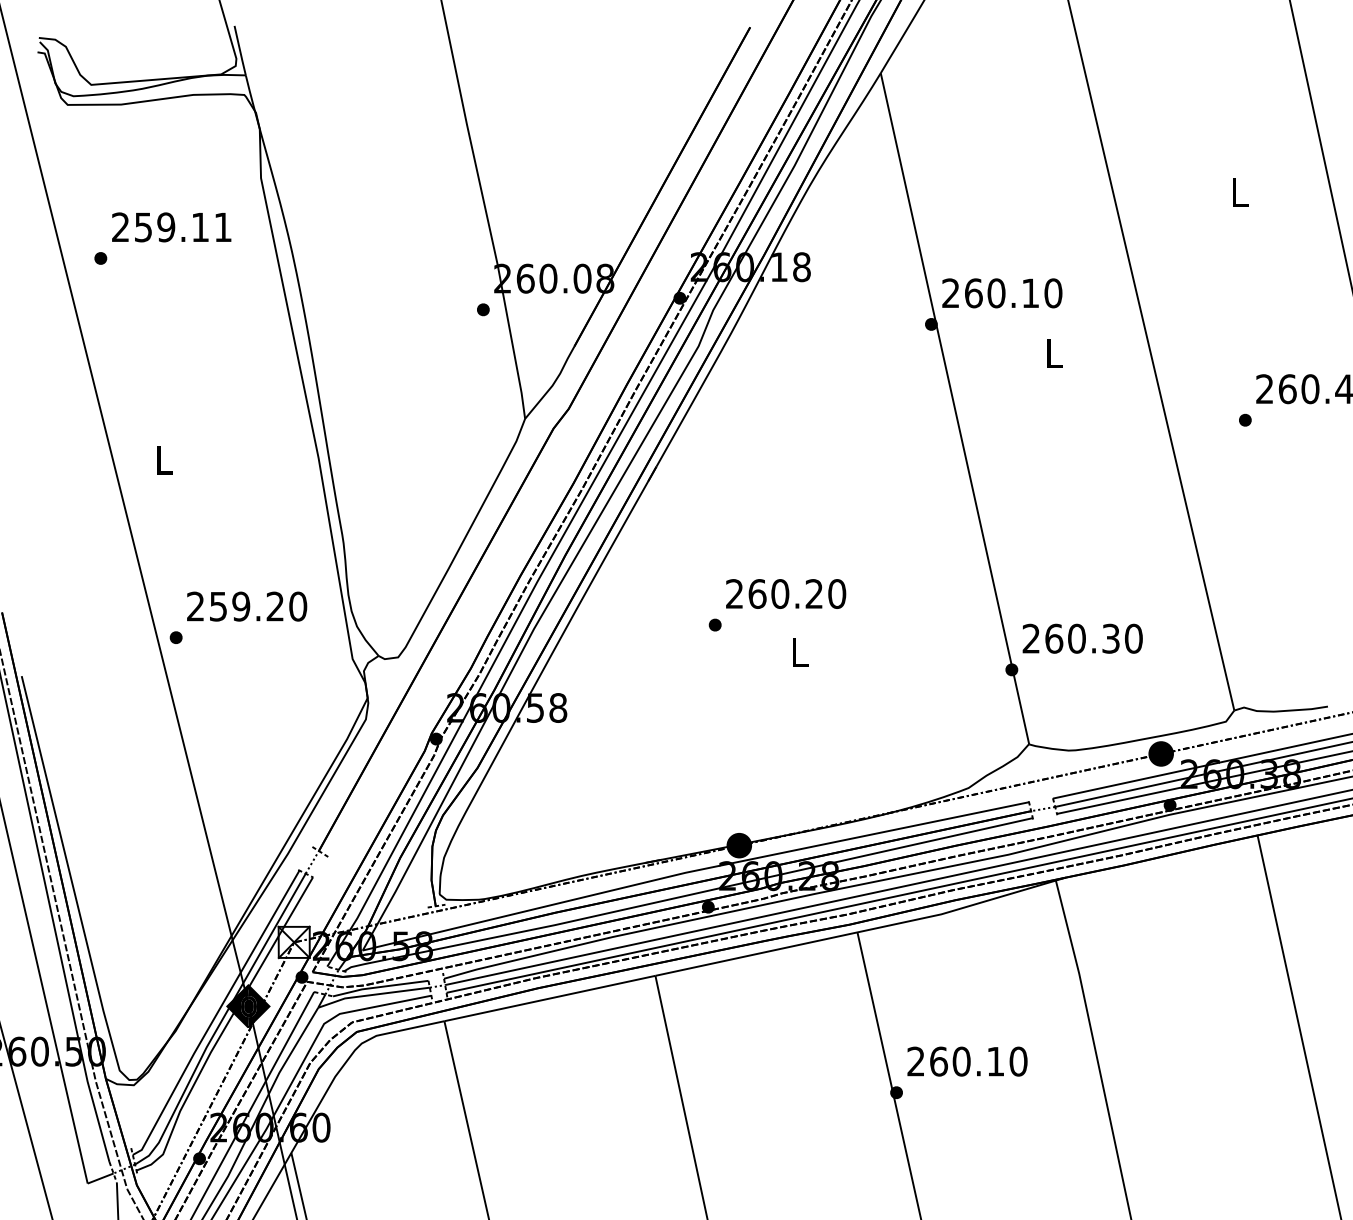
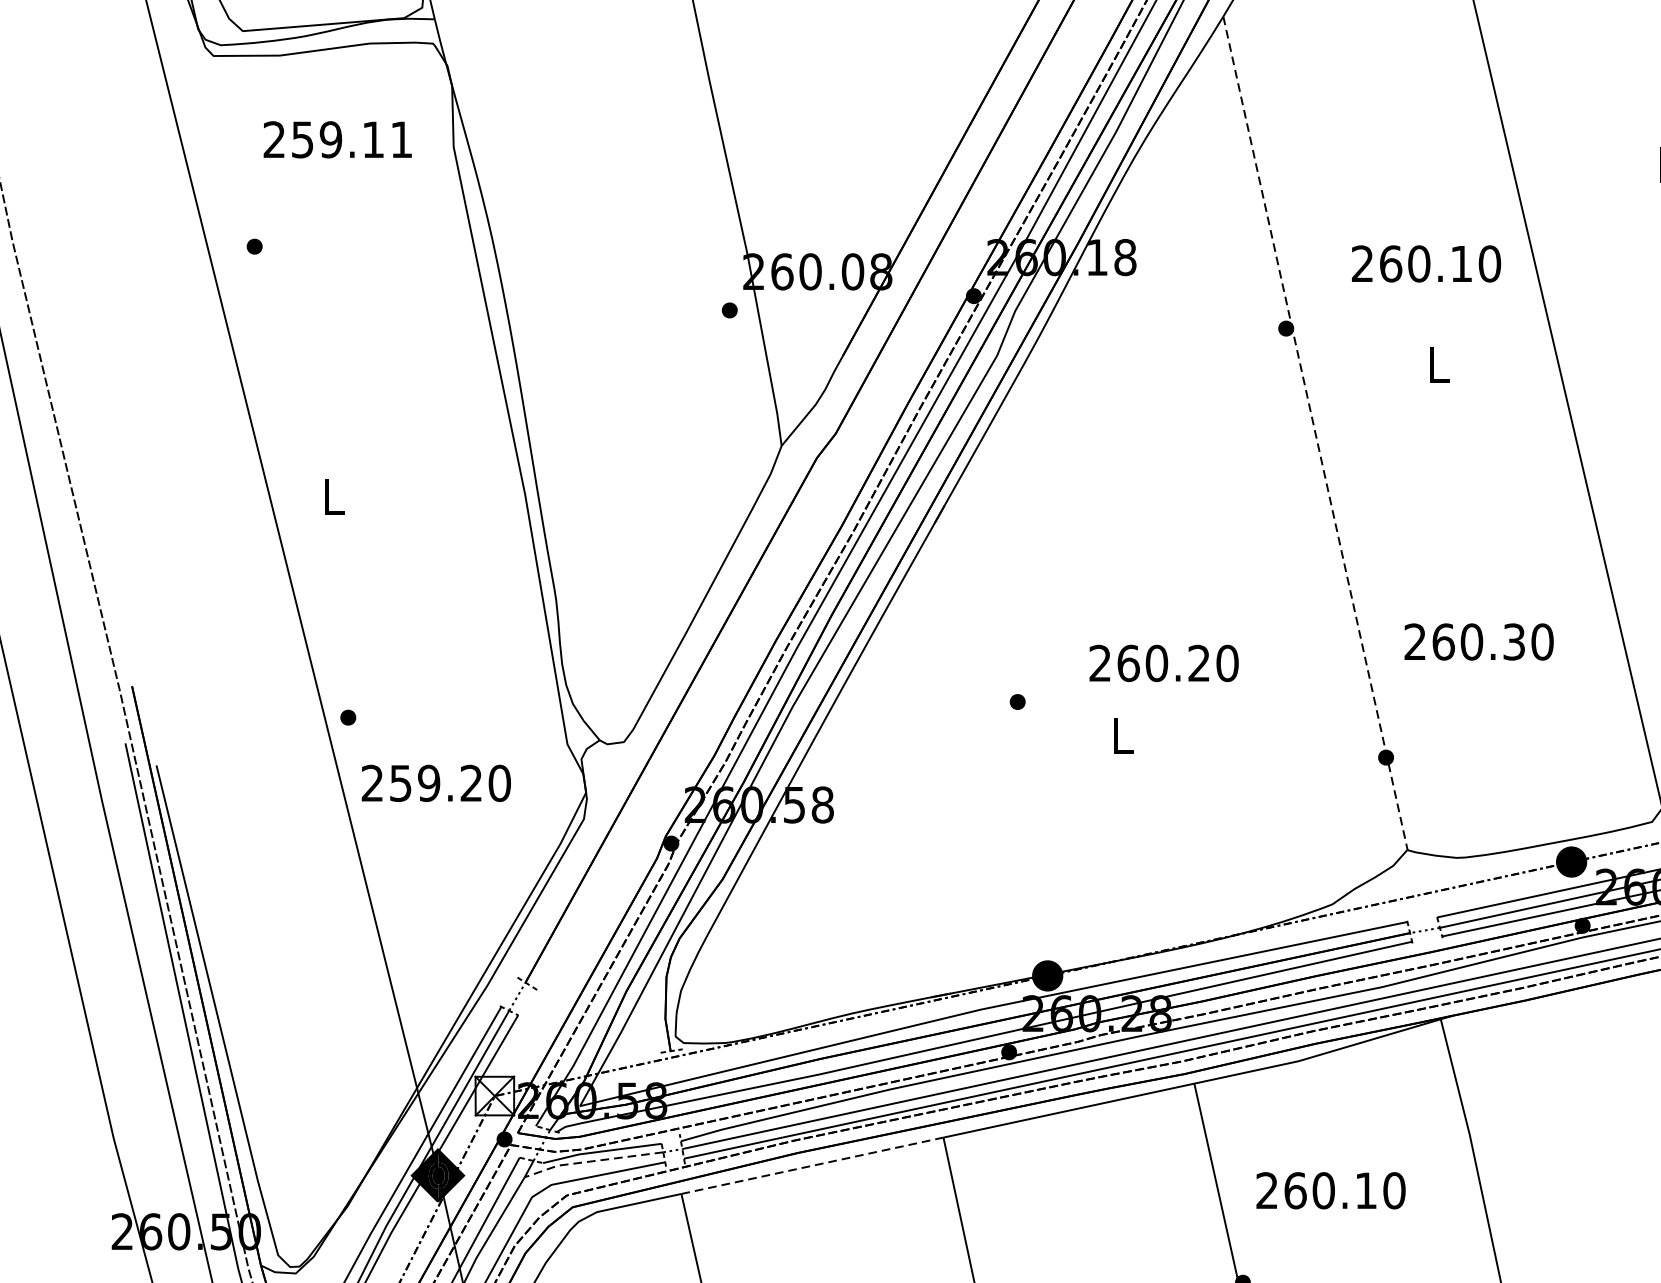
text: (171, 227) -> (337, 139), moved
text: (1002, 293) -> (1426, 264), moved
line: (954, 408) -> (1314, 433), solid -> dashed
text: (786, 593) -> (1164, 662), moved
text: (247, 606) -> (436, 783), moved
text: (1082, 638) -> (1478, 641), moved
line: (372, 994) -> (592, 1160), solid -> dashed
line: (549, 998) -> (811, 1165), solid -> dashed
text: (967, 1061) -> (1331, 1190), moved

